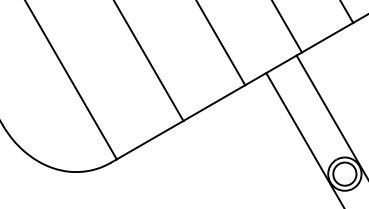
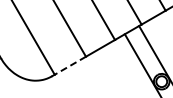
line: (148, 139) -> (69, 65), solid -> dashed

